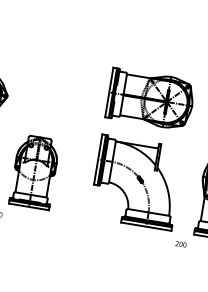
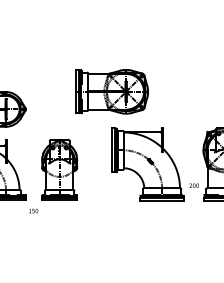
part: (150, 98) -> (111, 91), moved
text: (180, 243) -> (193, 185), moved

